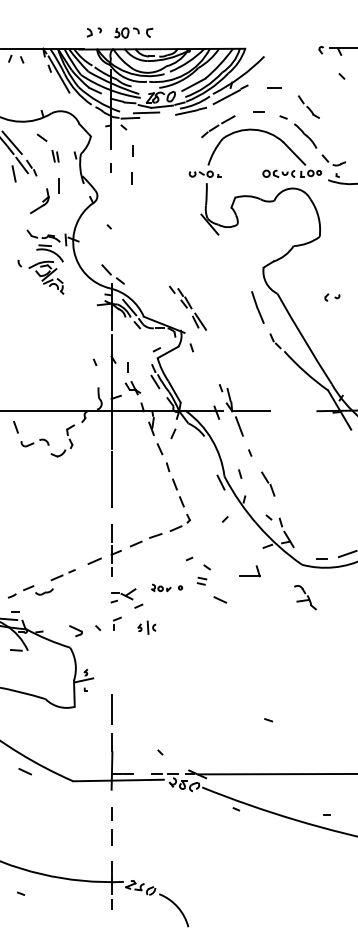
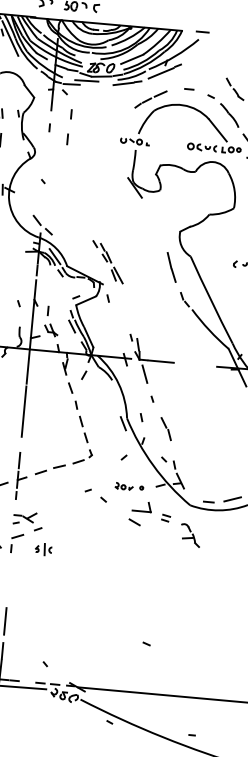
line: (274, 87) -> (202, 31), moved
part: (201, 580) -> (165, 517), moved
part: (167, 587) -> (129, 486), moved
line: (220, 599) -> (134, 521), moved
part: (117, 623) -> (17, 543), size x1.67

